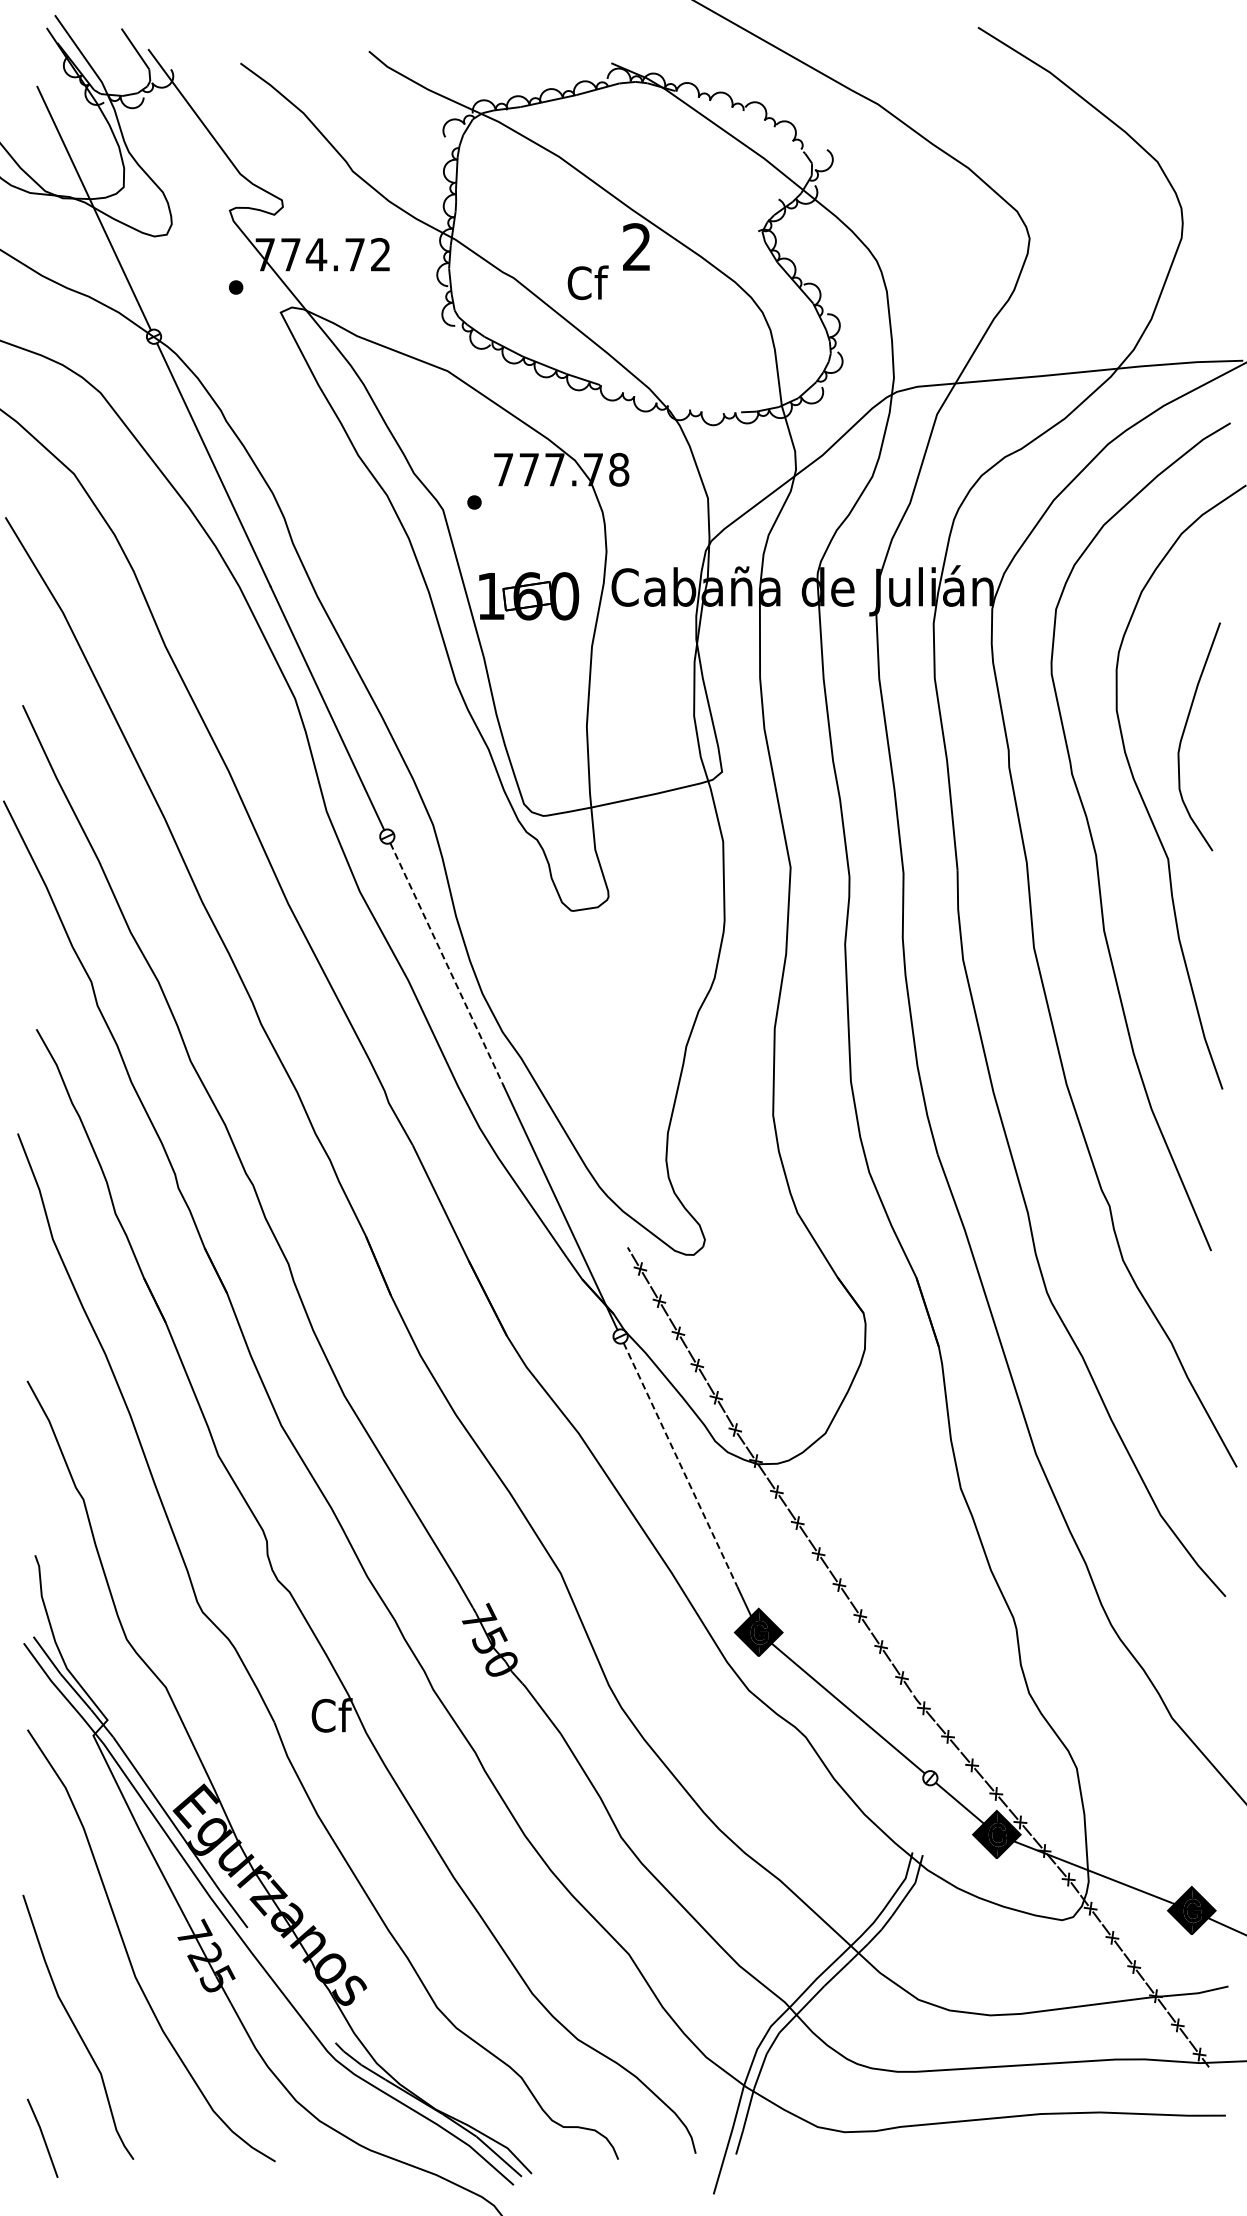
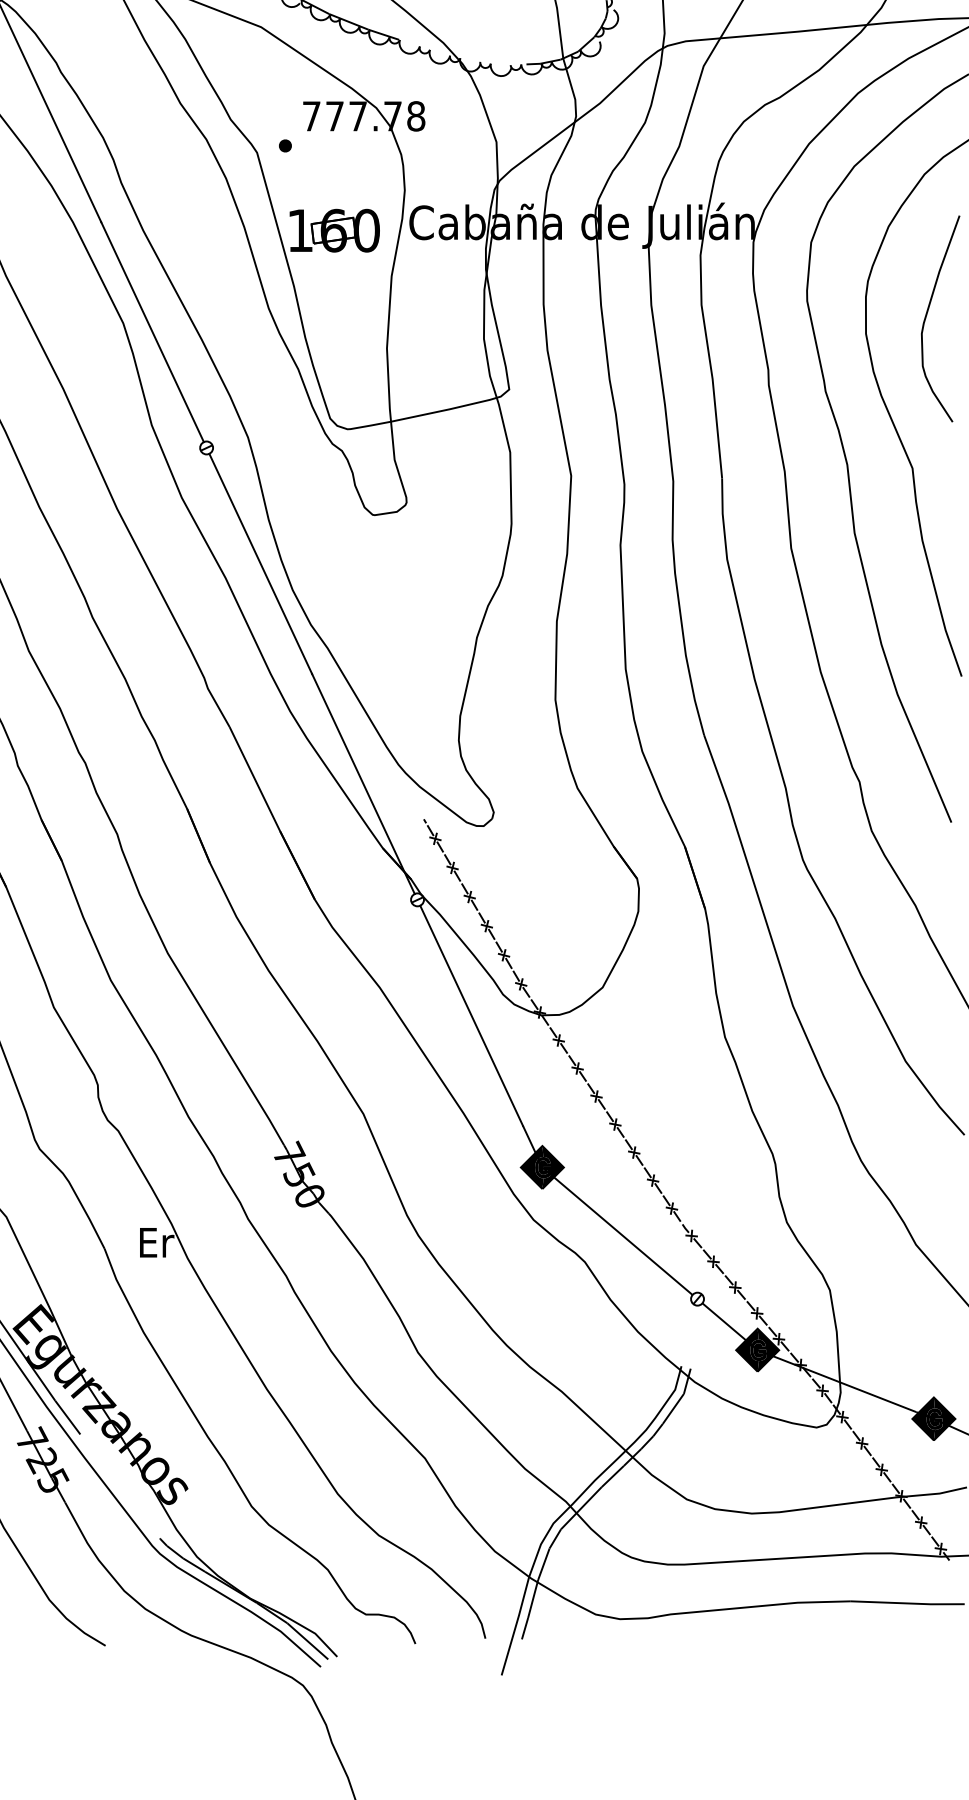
curve: (1184, 733) -> (927, 315), moved
line: (447, 965) -> (261, 564), dashed -> solid
line: (680, 1465) -> (471, 1016), dashed -> solid
text: (331, 1715) -> (156, 1242), Cf -> Er

